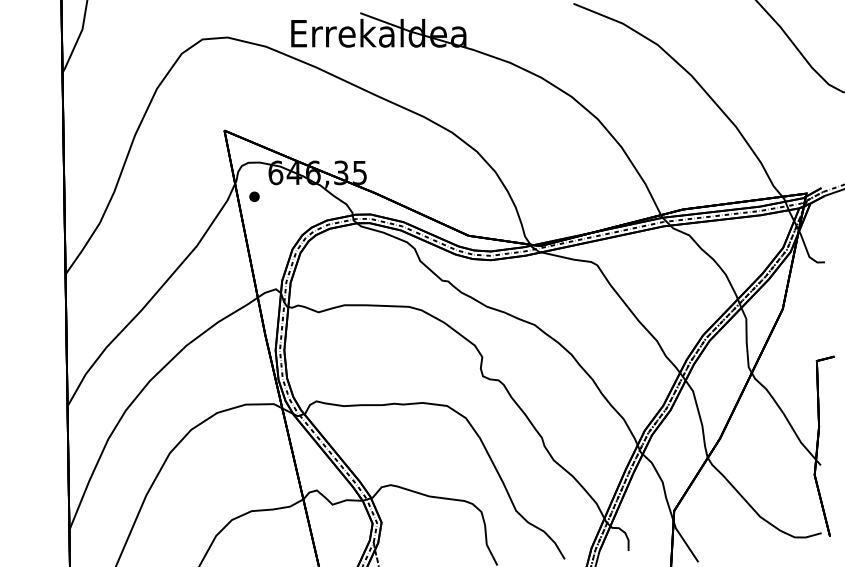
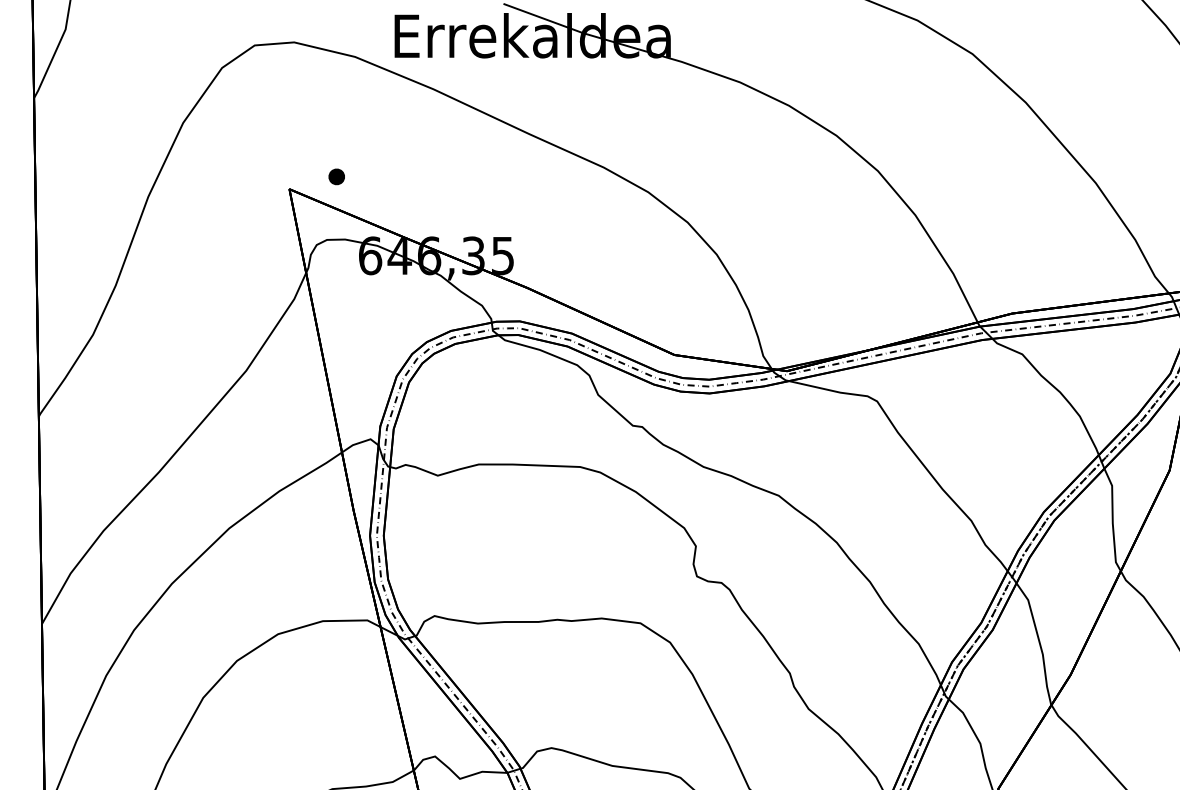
part: (254, 196) -> (336, 176), moved

